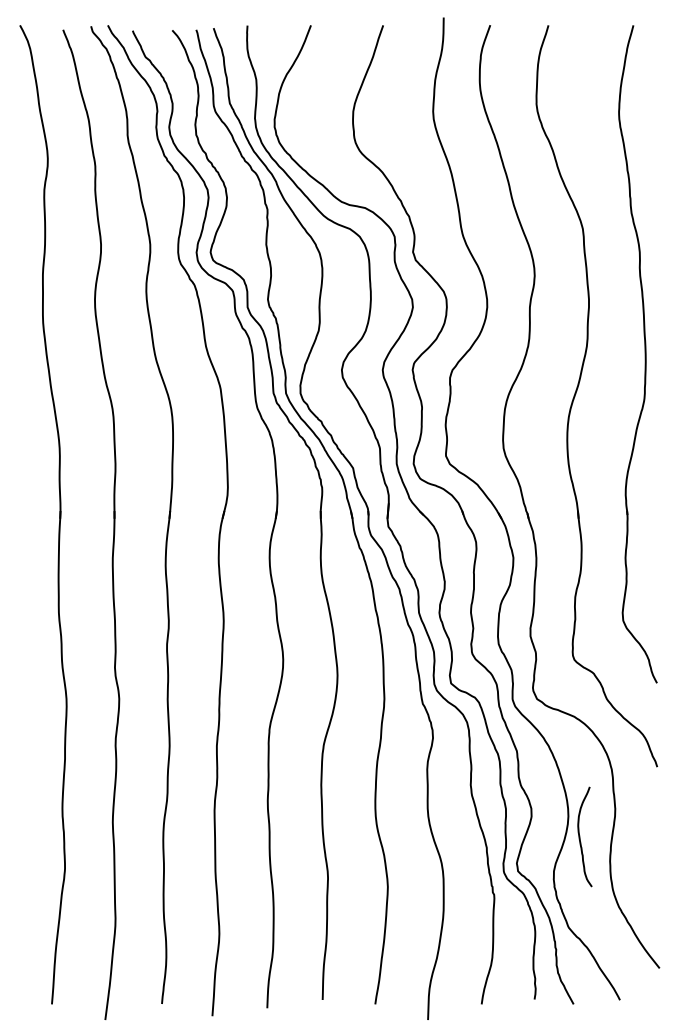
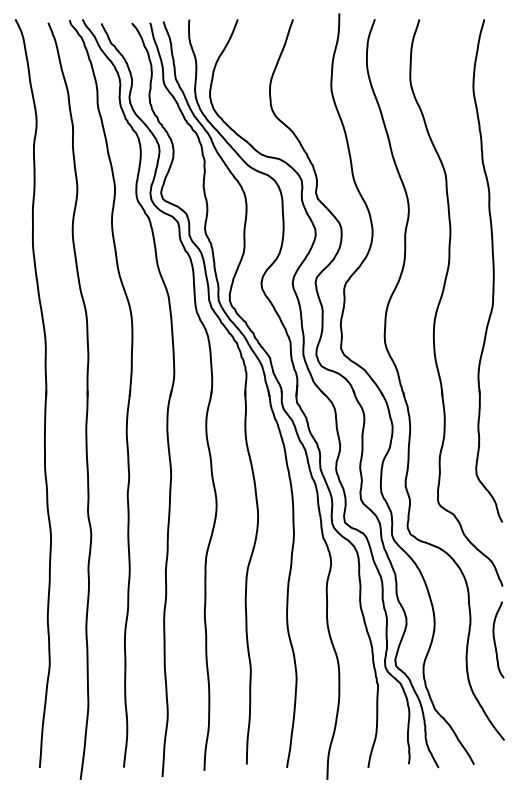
curve: (580, 836) -> (495, 639), moved

